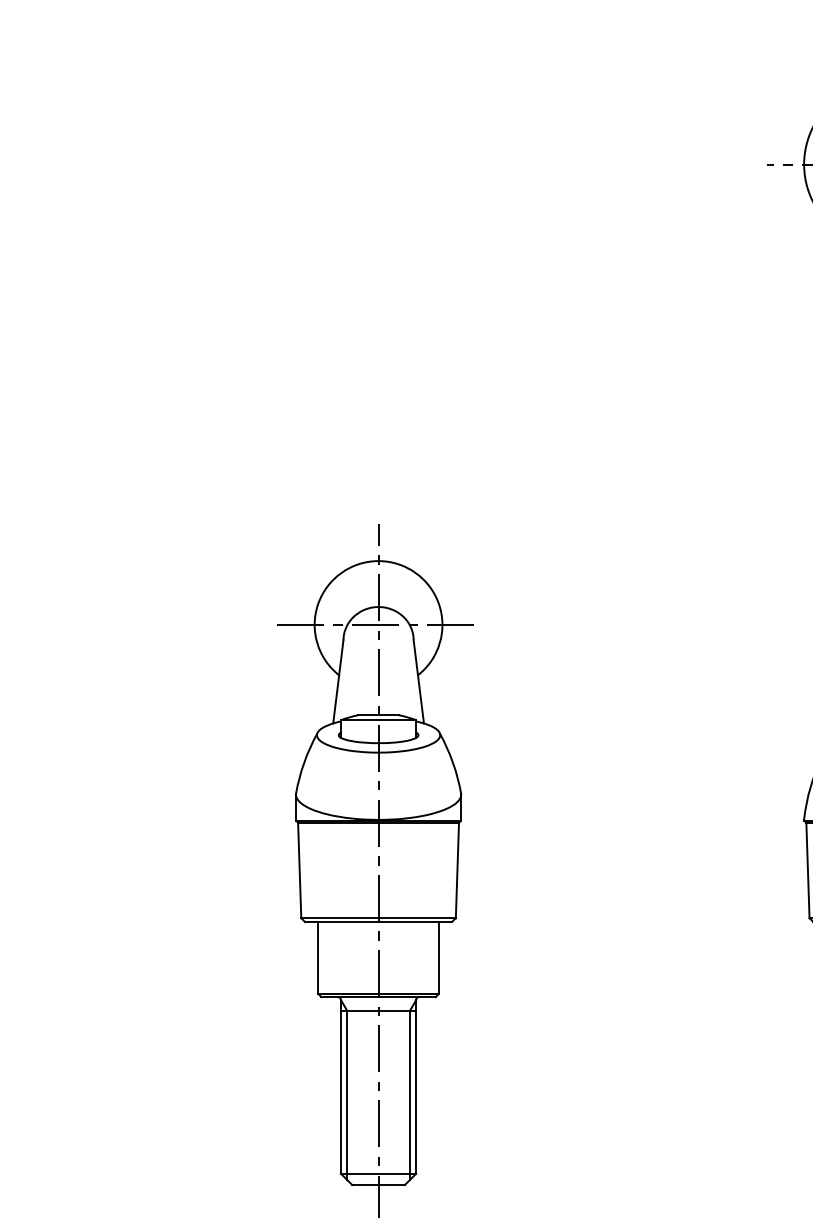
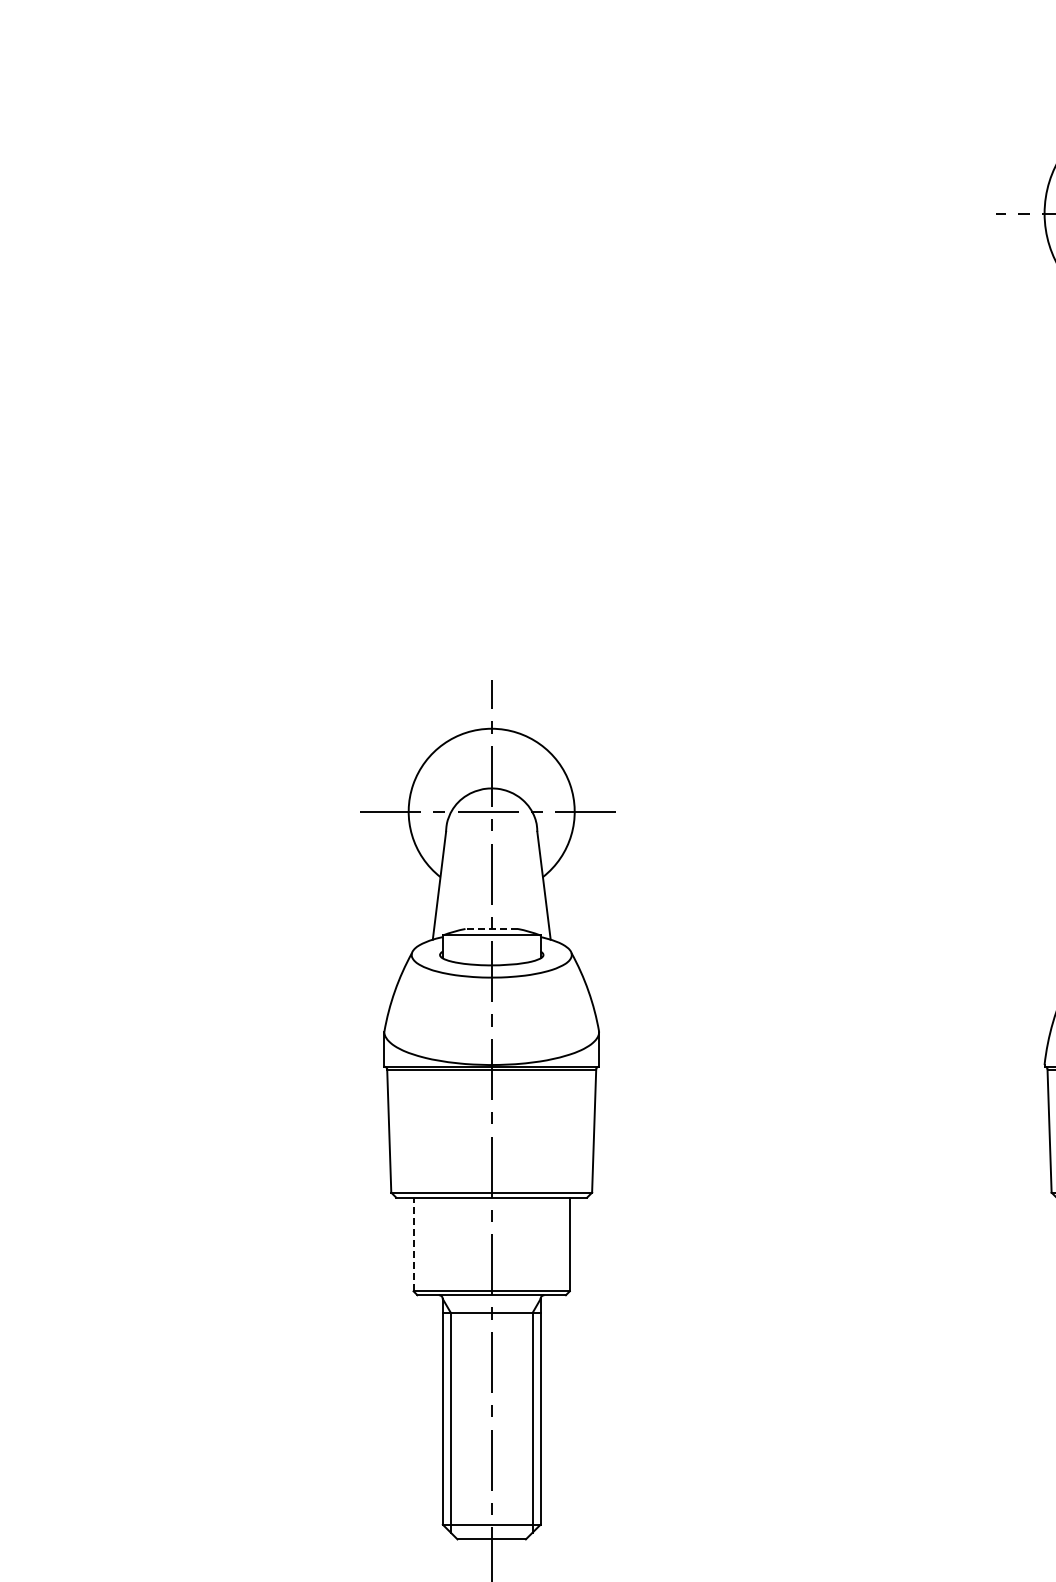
line: (378, 714) -> (491, 928), solid -> dashed
line: (318, 958) -> (413, 1244), solid -> dashed

